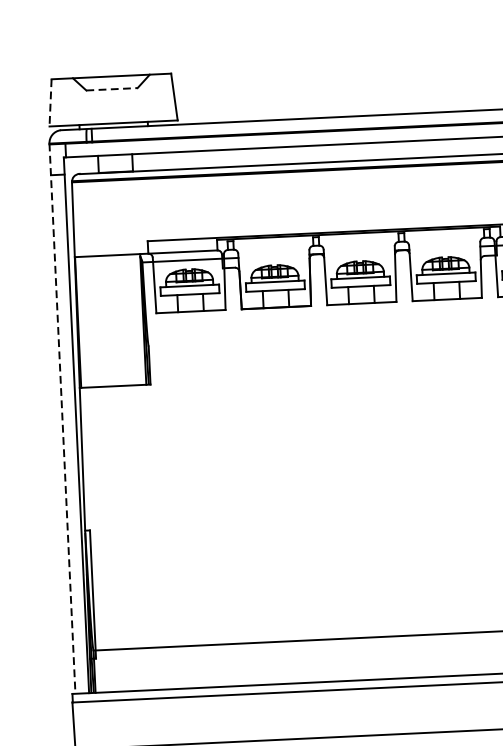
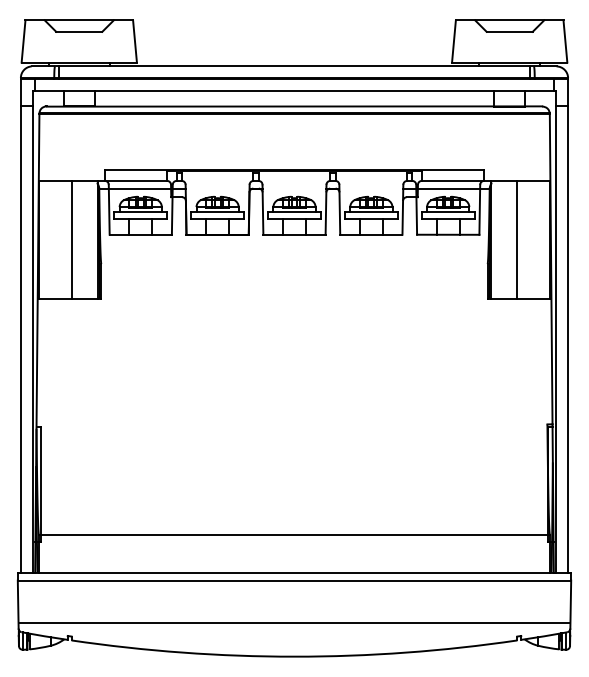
line: (112, 88) -> (79, 31), dashed -> solid
line: (50, 102) -> (23, 41), dashed -> solid
line: (114, 320) -> (71, 239), added
line: (62, 418) -> (20, 325), dashed -> solid

